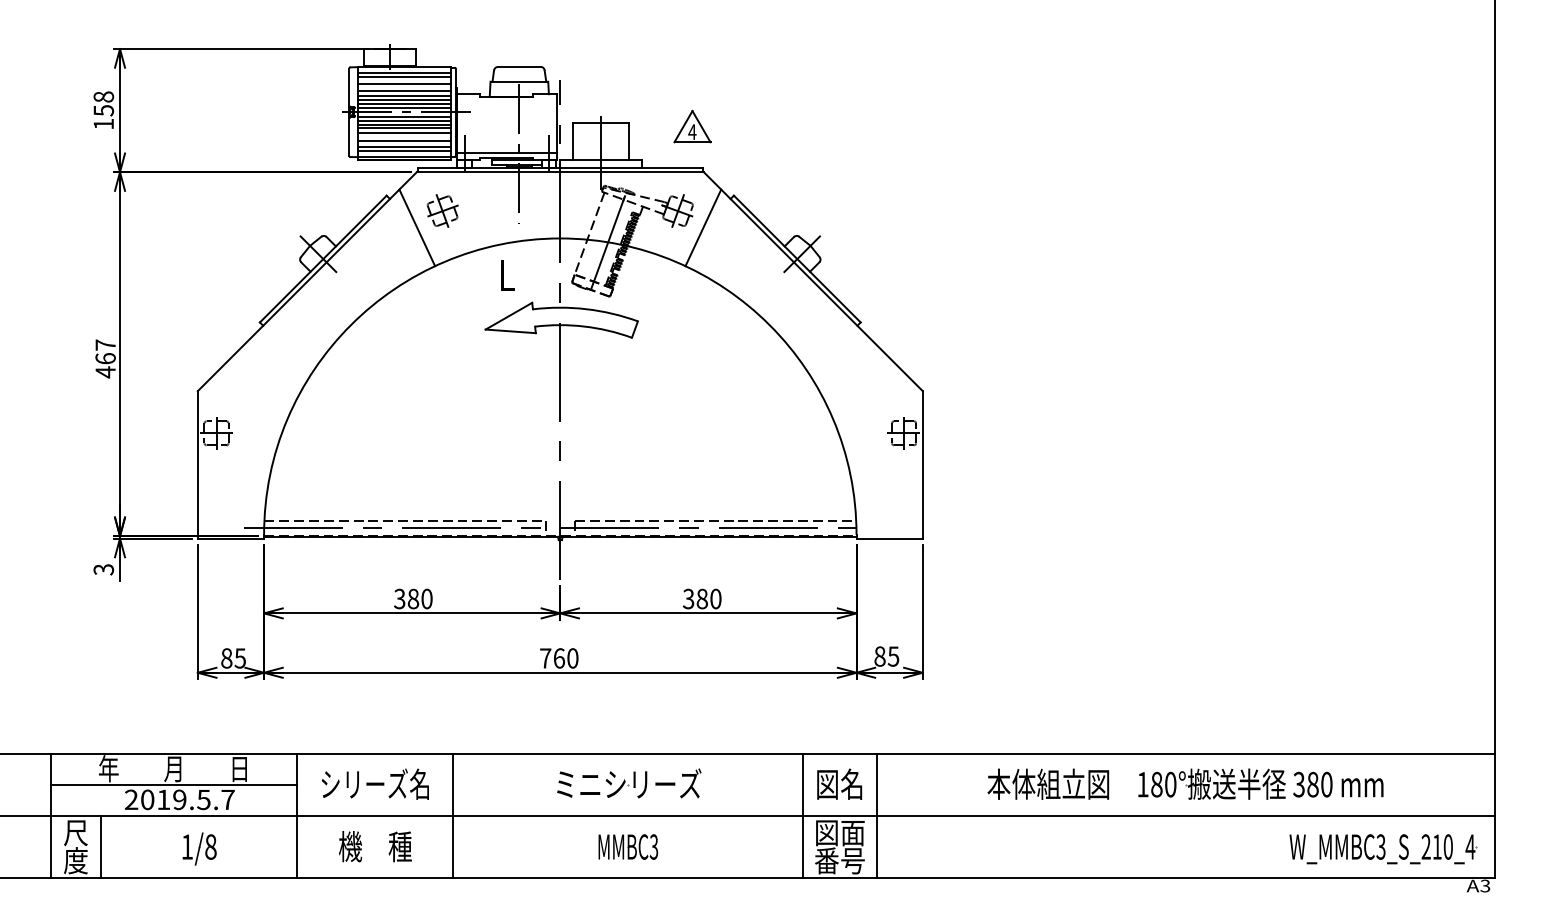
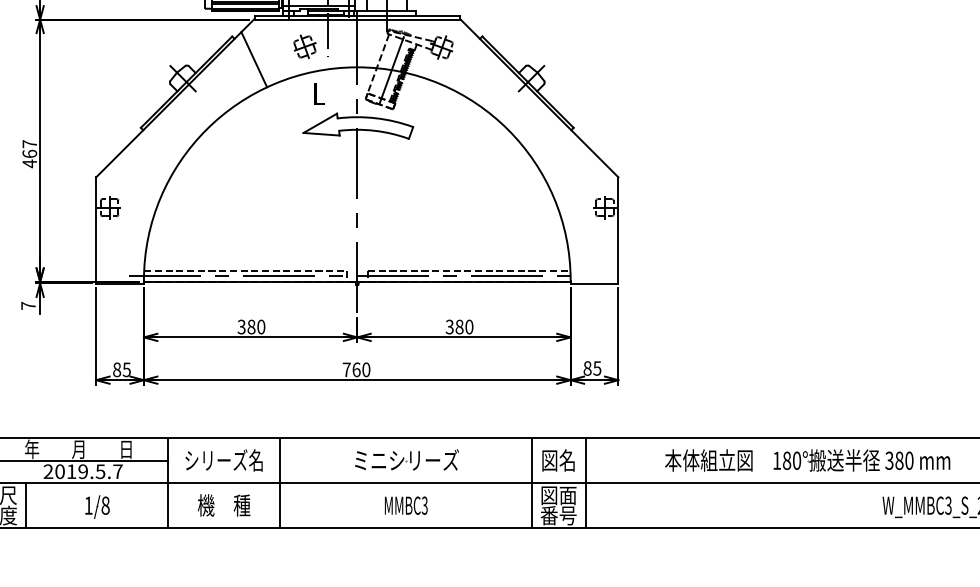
part: (442, 210) -> (304, 46), moved
line: (703, 227) -> (460, 59), removed
text: (103, 569) -> (28, 305), 3 -> 7

